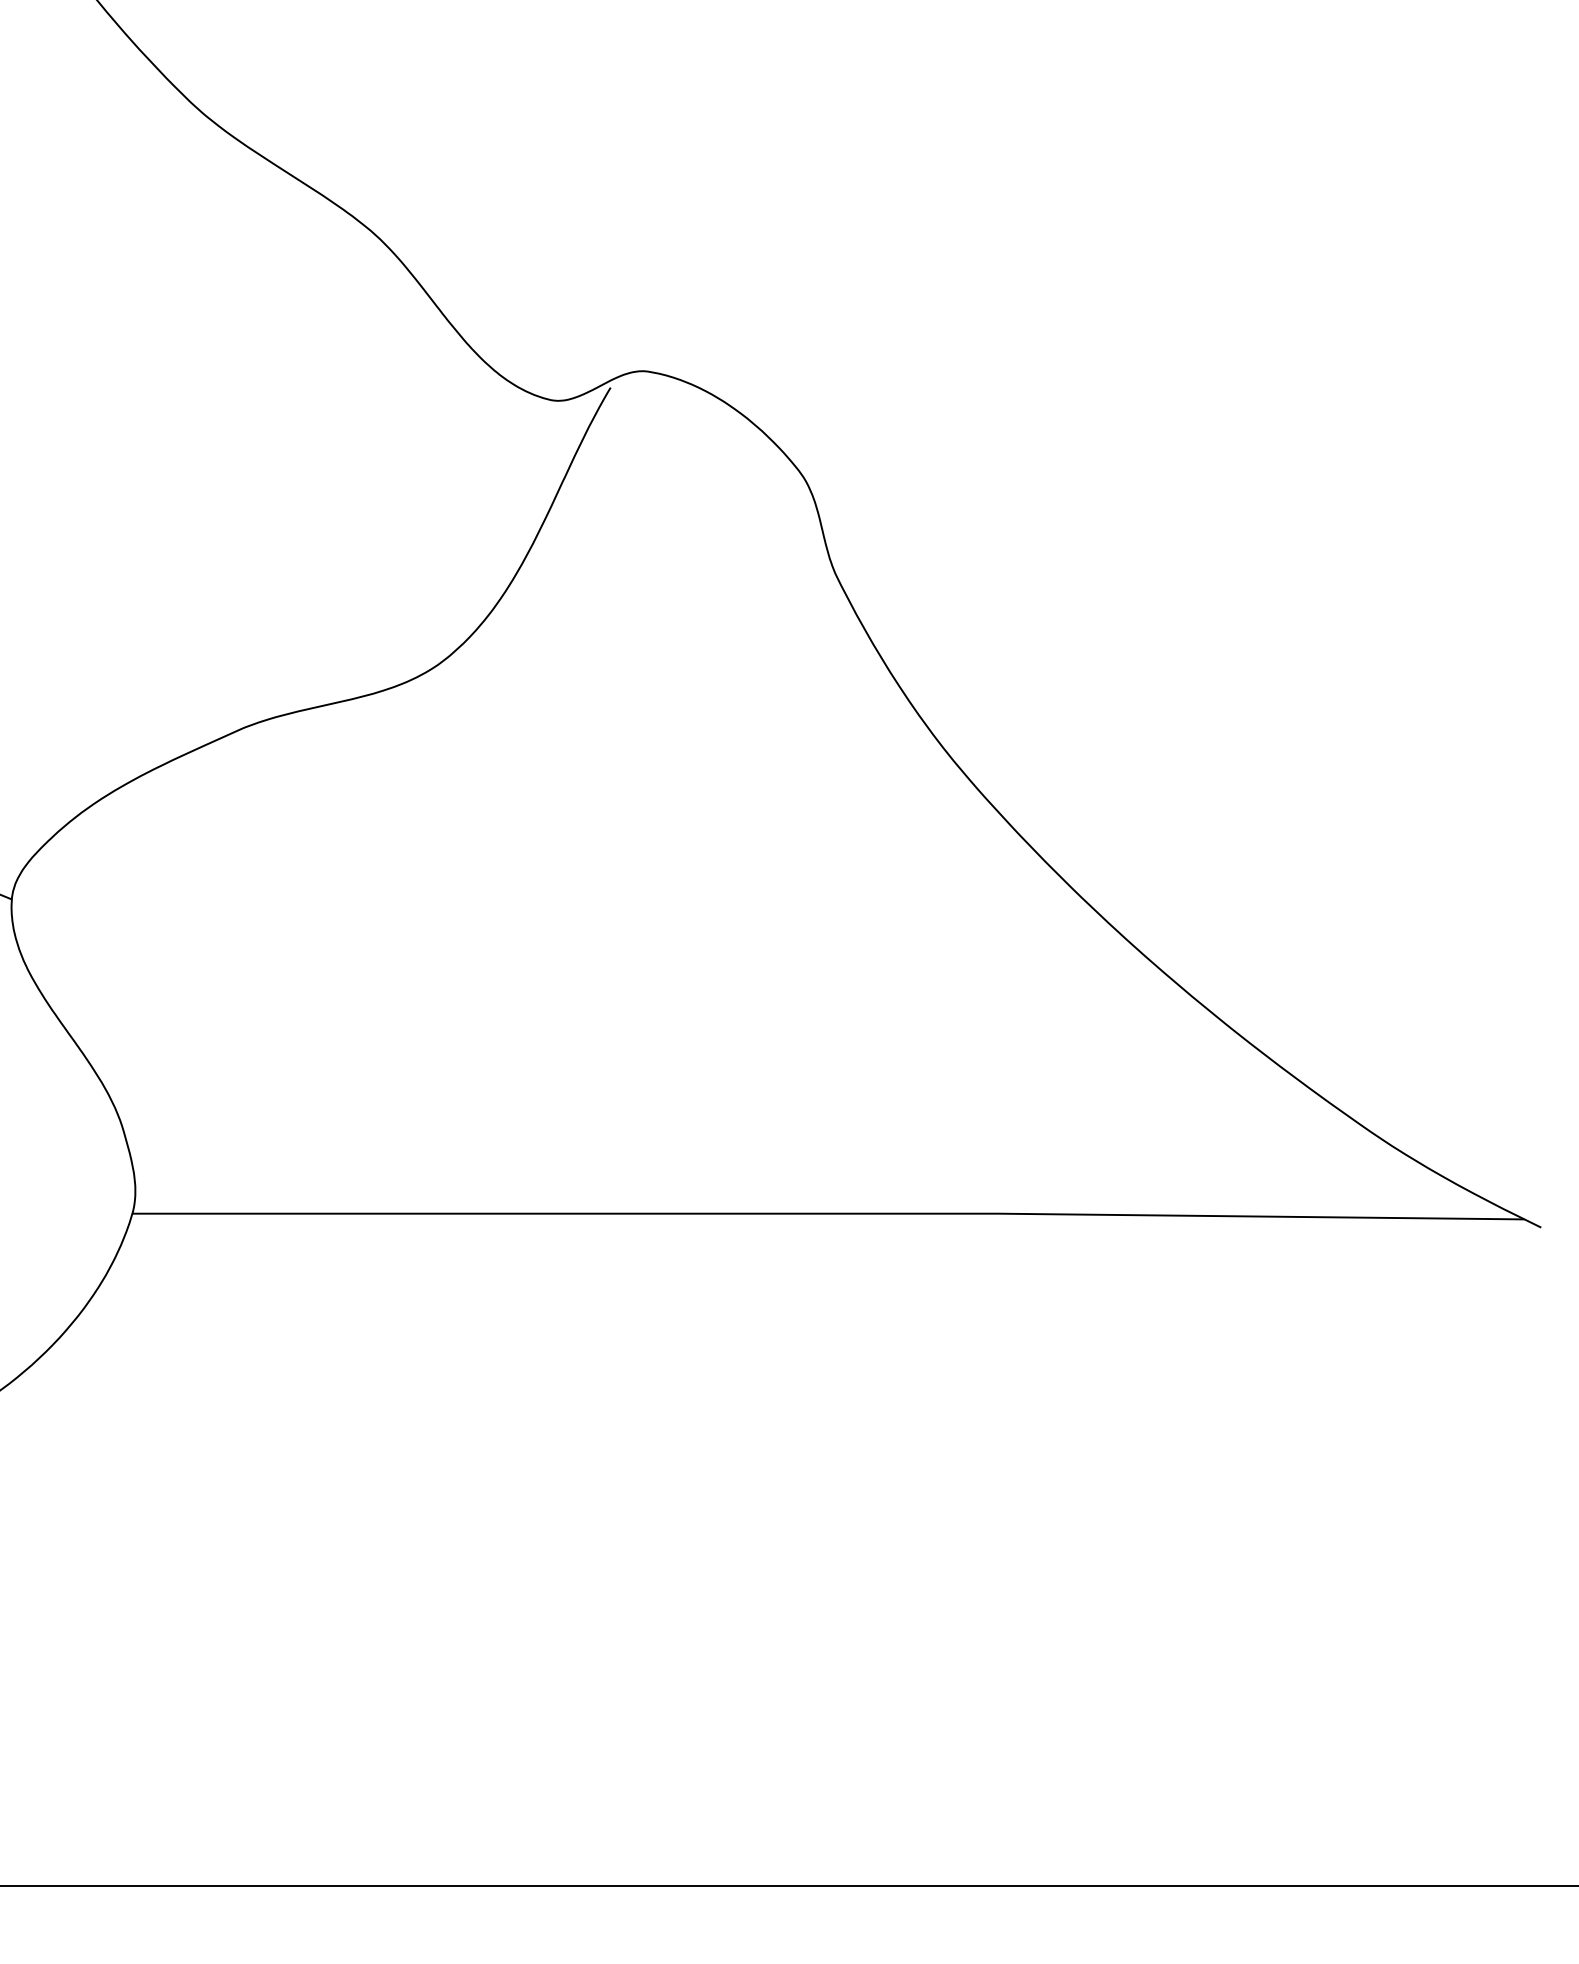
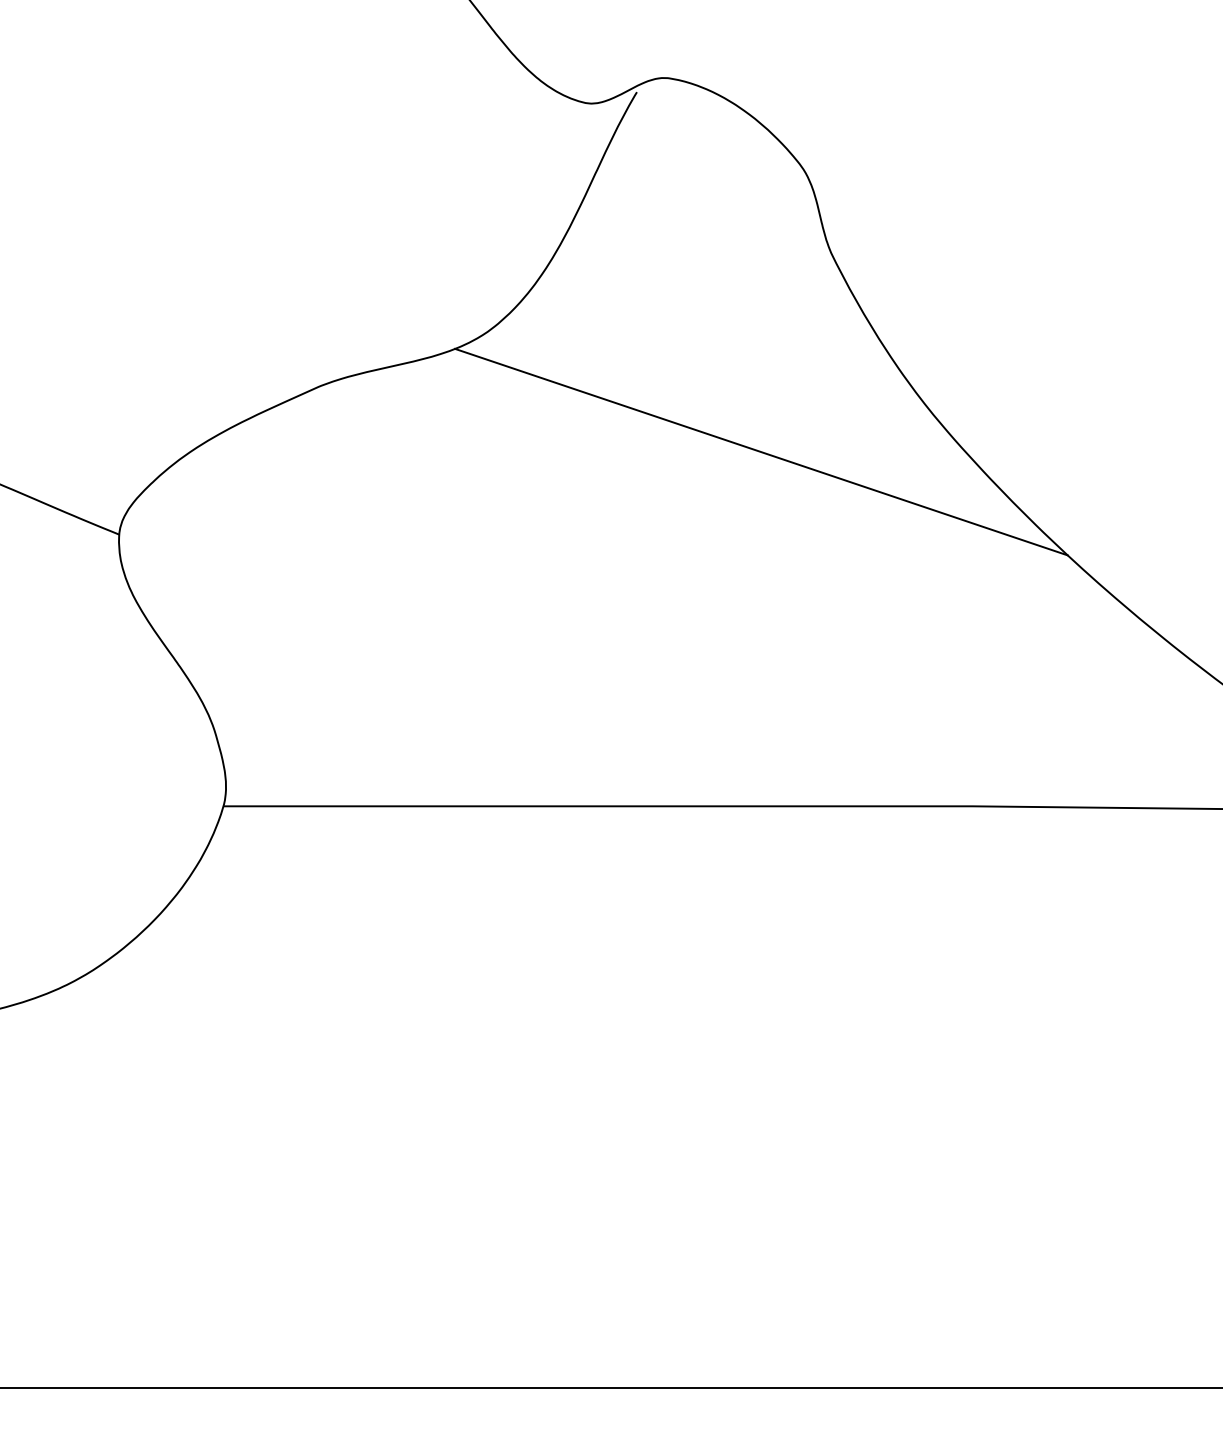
line: (754, 803) -> (761, 451), added

